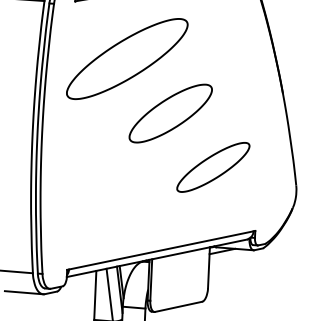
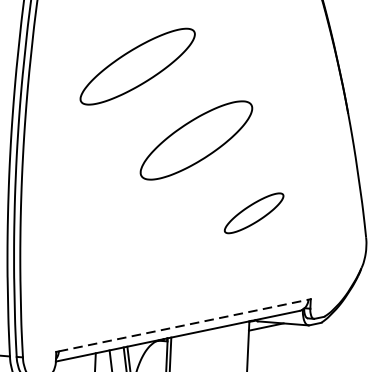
part: (127, 58) -> (137, 65), size x0.7
part: (213, 167) -> (254, 213), size x0.6
line: (161, 250) -> (183, 325), solid -> dashed

